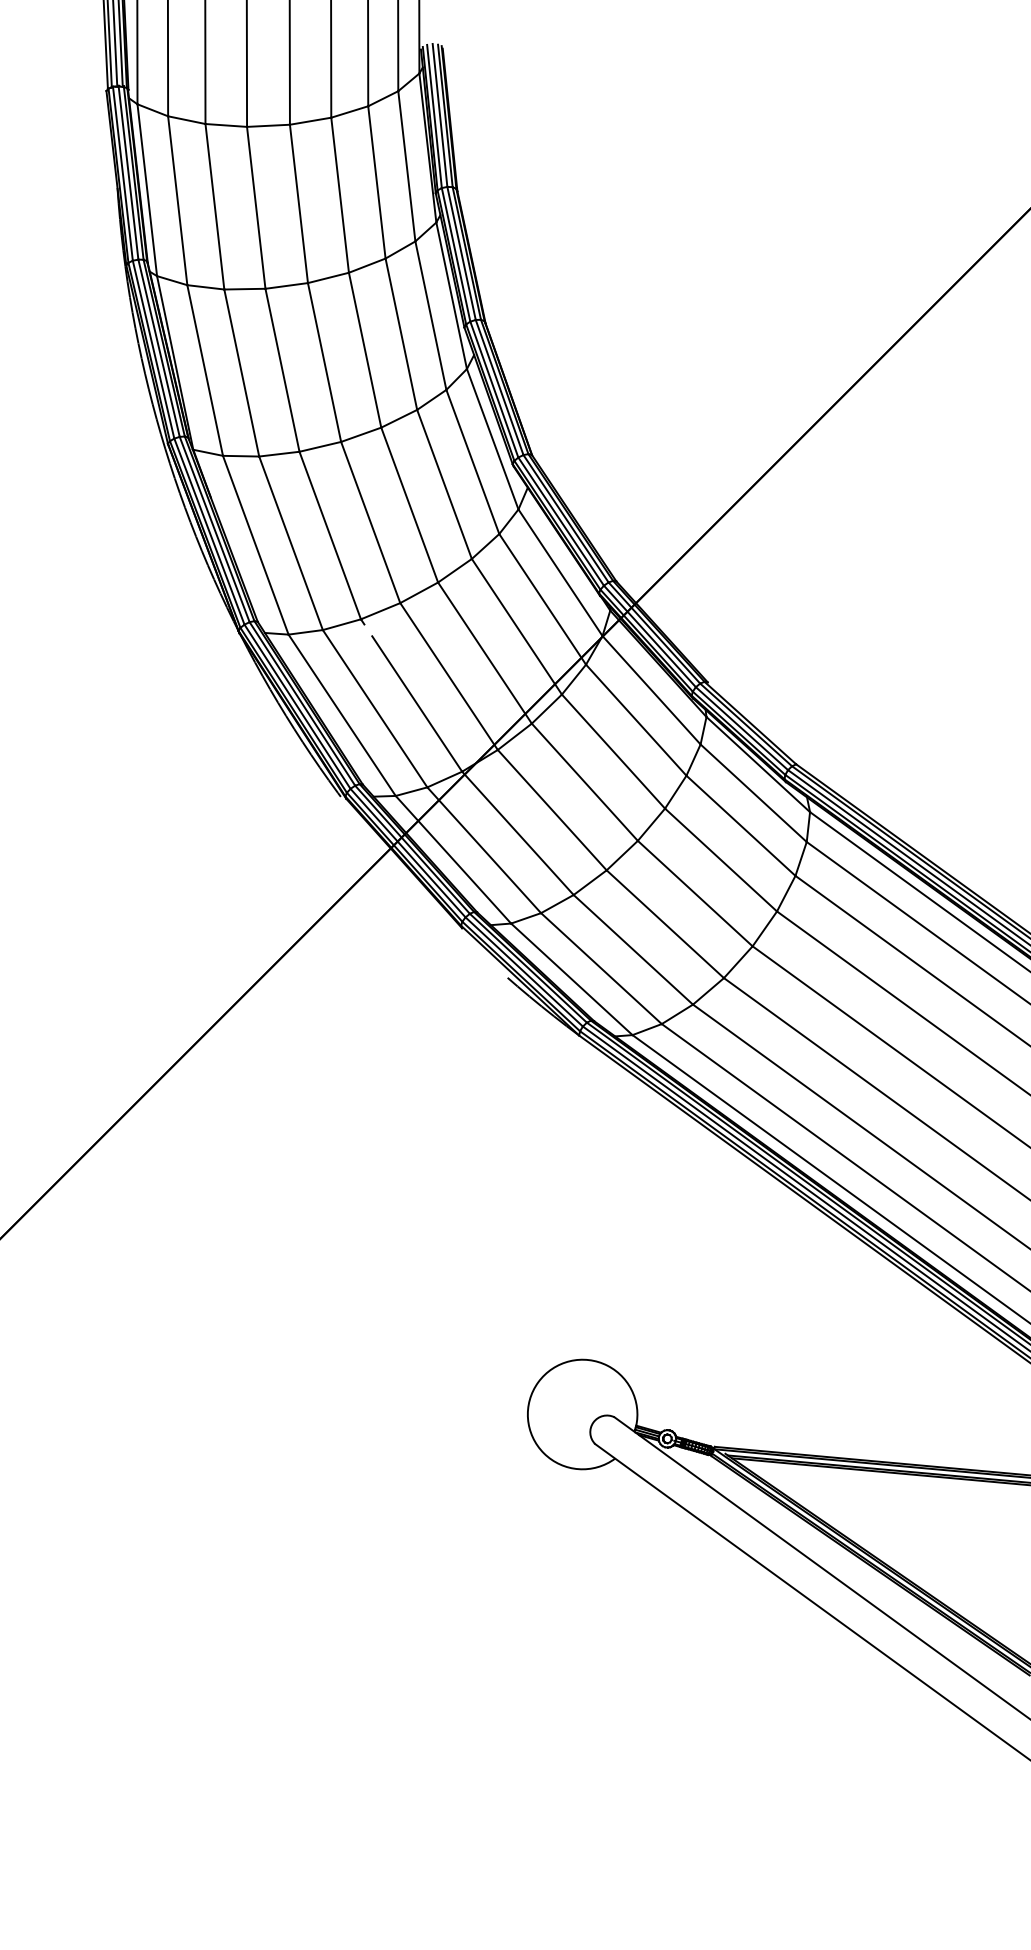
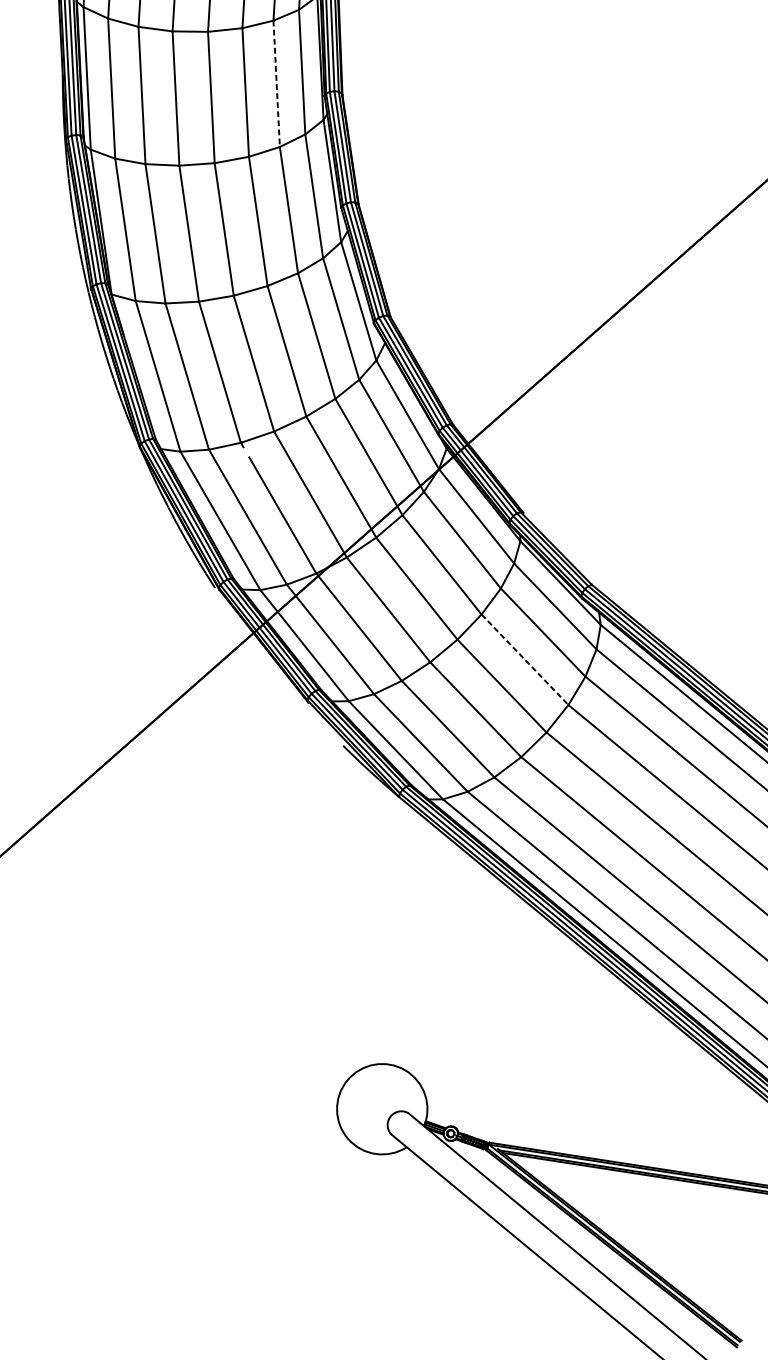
line: (376, 182) -> (276, 83), solid -> dashed
line: (721, 860) -> (525, 660), solid -> dashed

